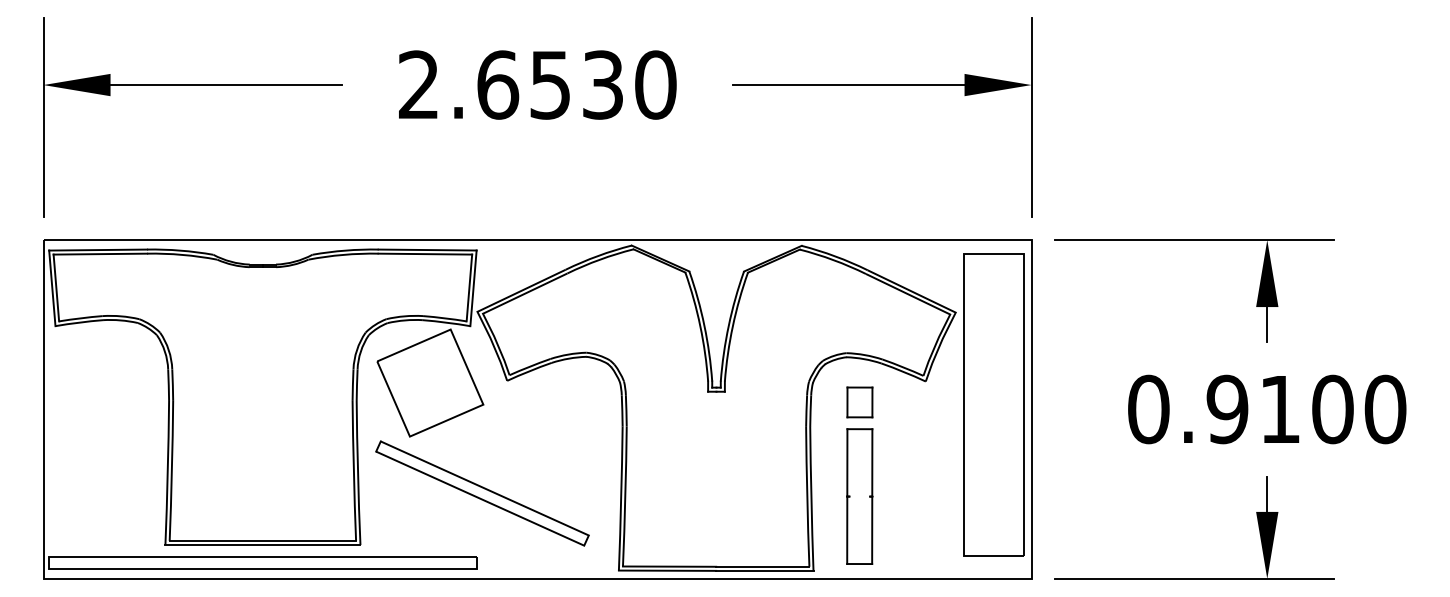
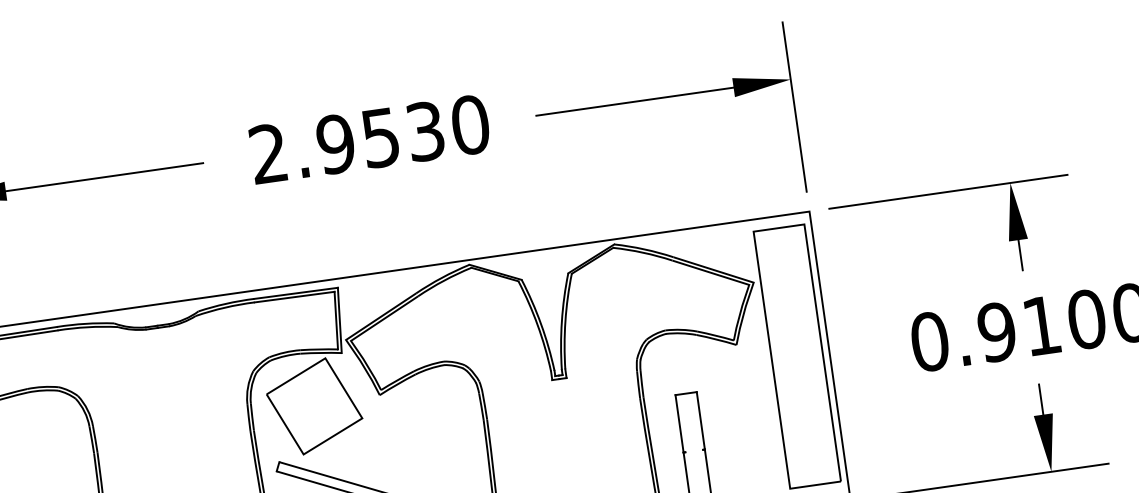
text: (498, 84) -> (336, 143), 2.6530 -> 2.9530
part: (859, 402) -> (682, 370), removed

